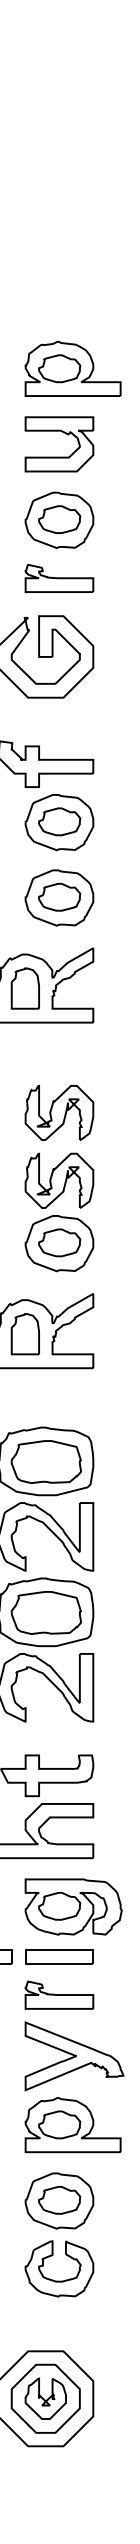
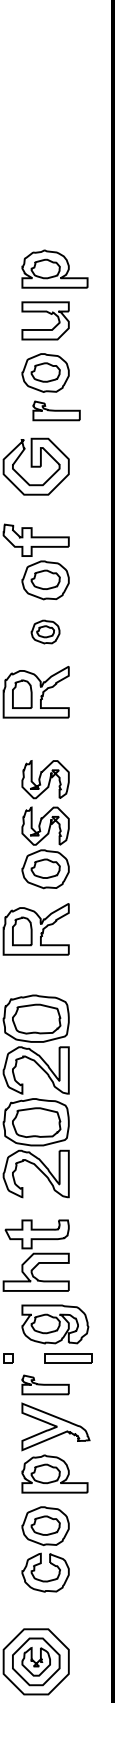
part: (59, 577) -> (56, 410), moved
part: (59, 897) -> (45, 631), size x0.6
part: (59, 1956) -> (68, 1358), moved

